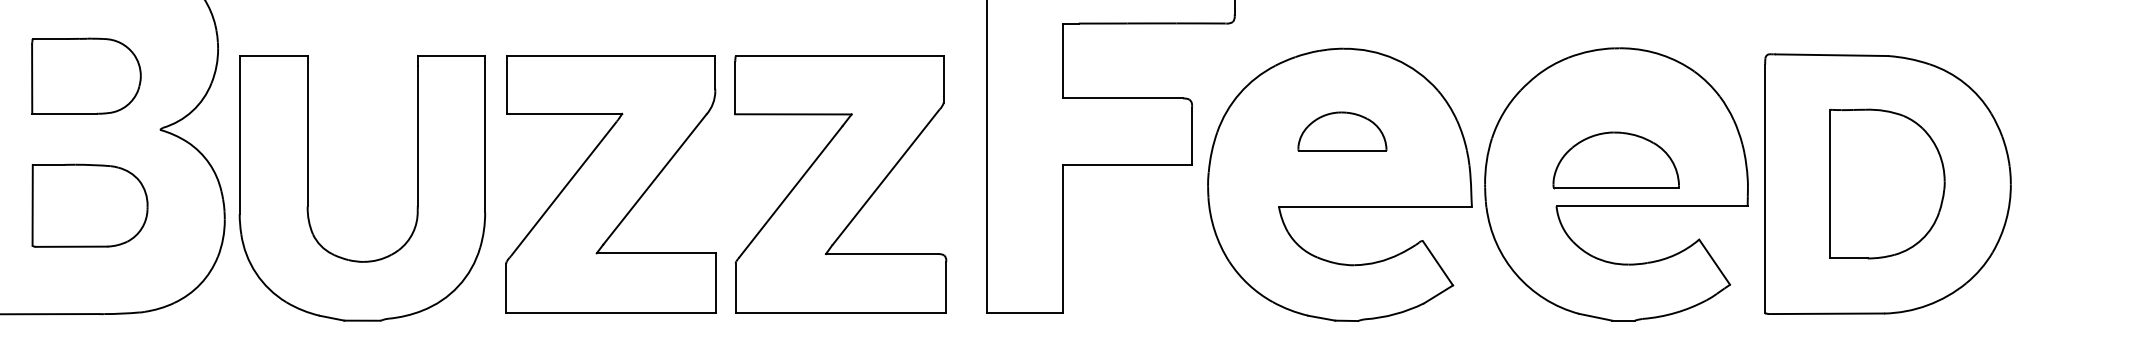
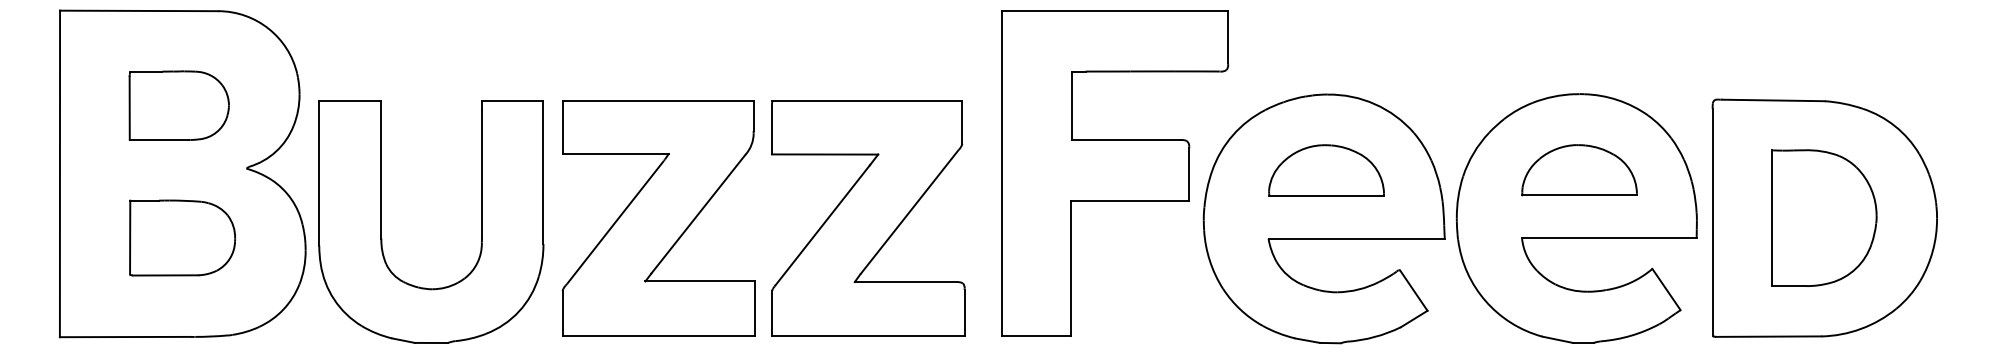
part: (85, 76) -> (178, 105), moved
part: (1342, 131) -> (1326, 170), size x1.43
part: (1616, 160) -> (1579, 170), moved

